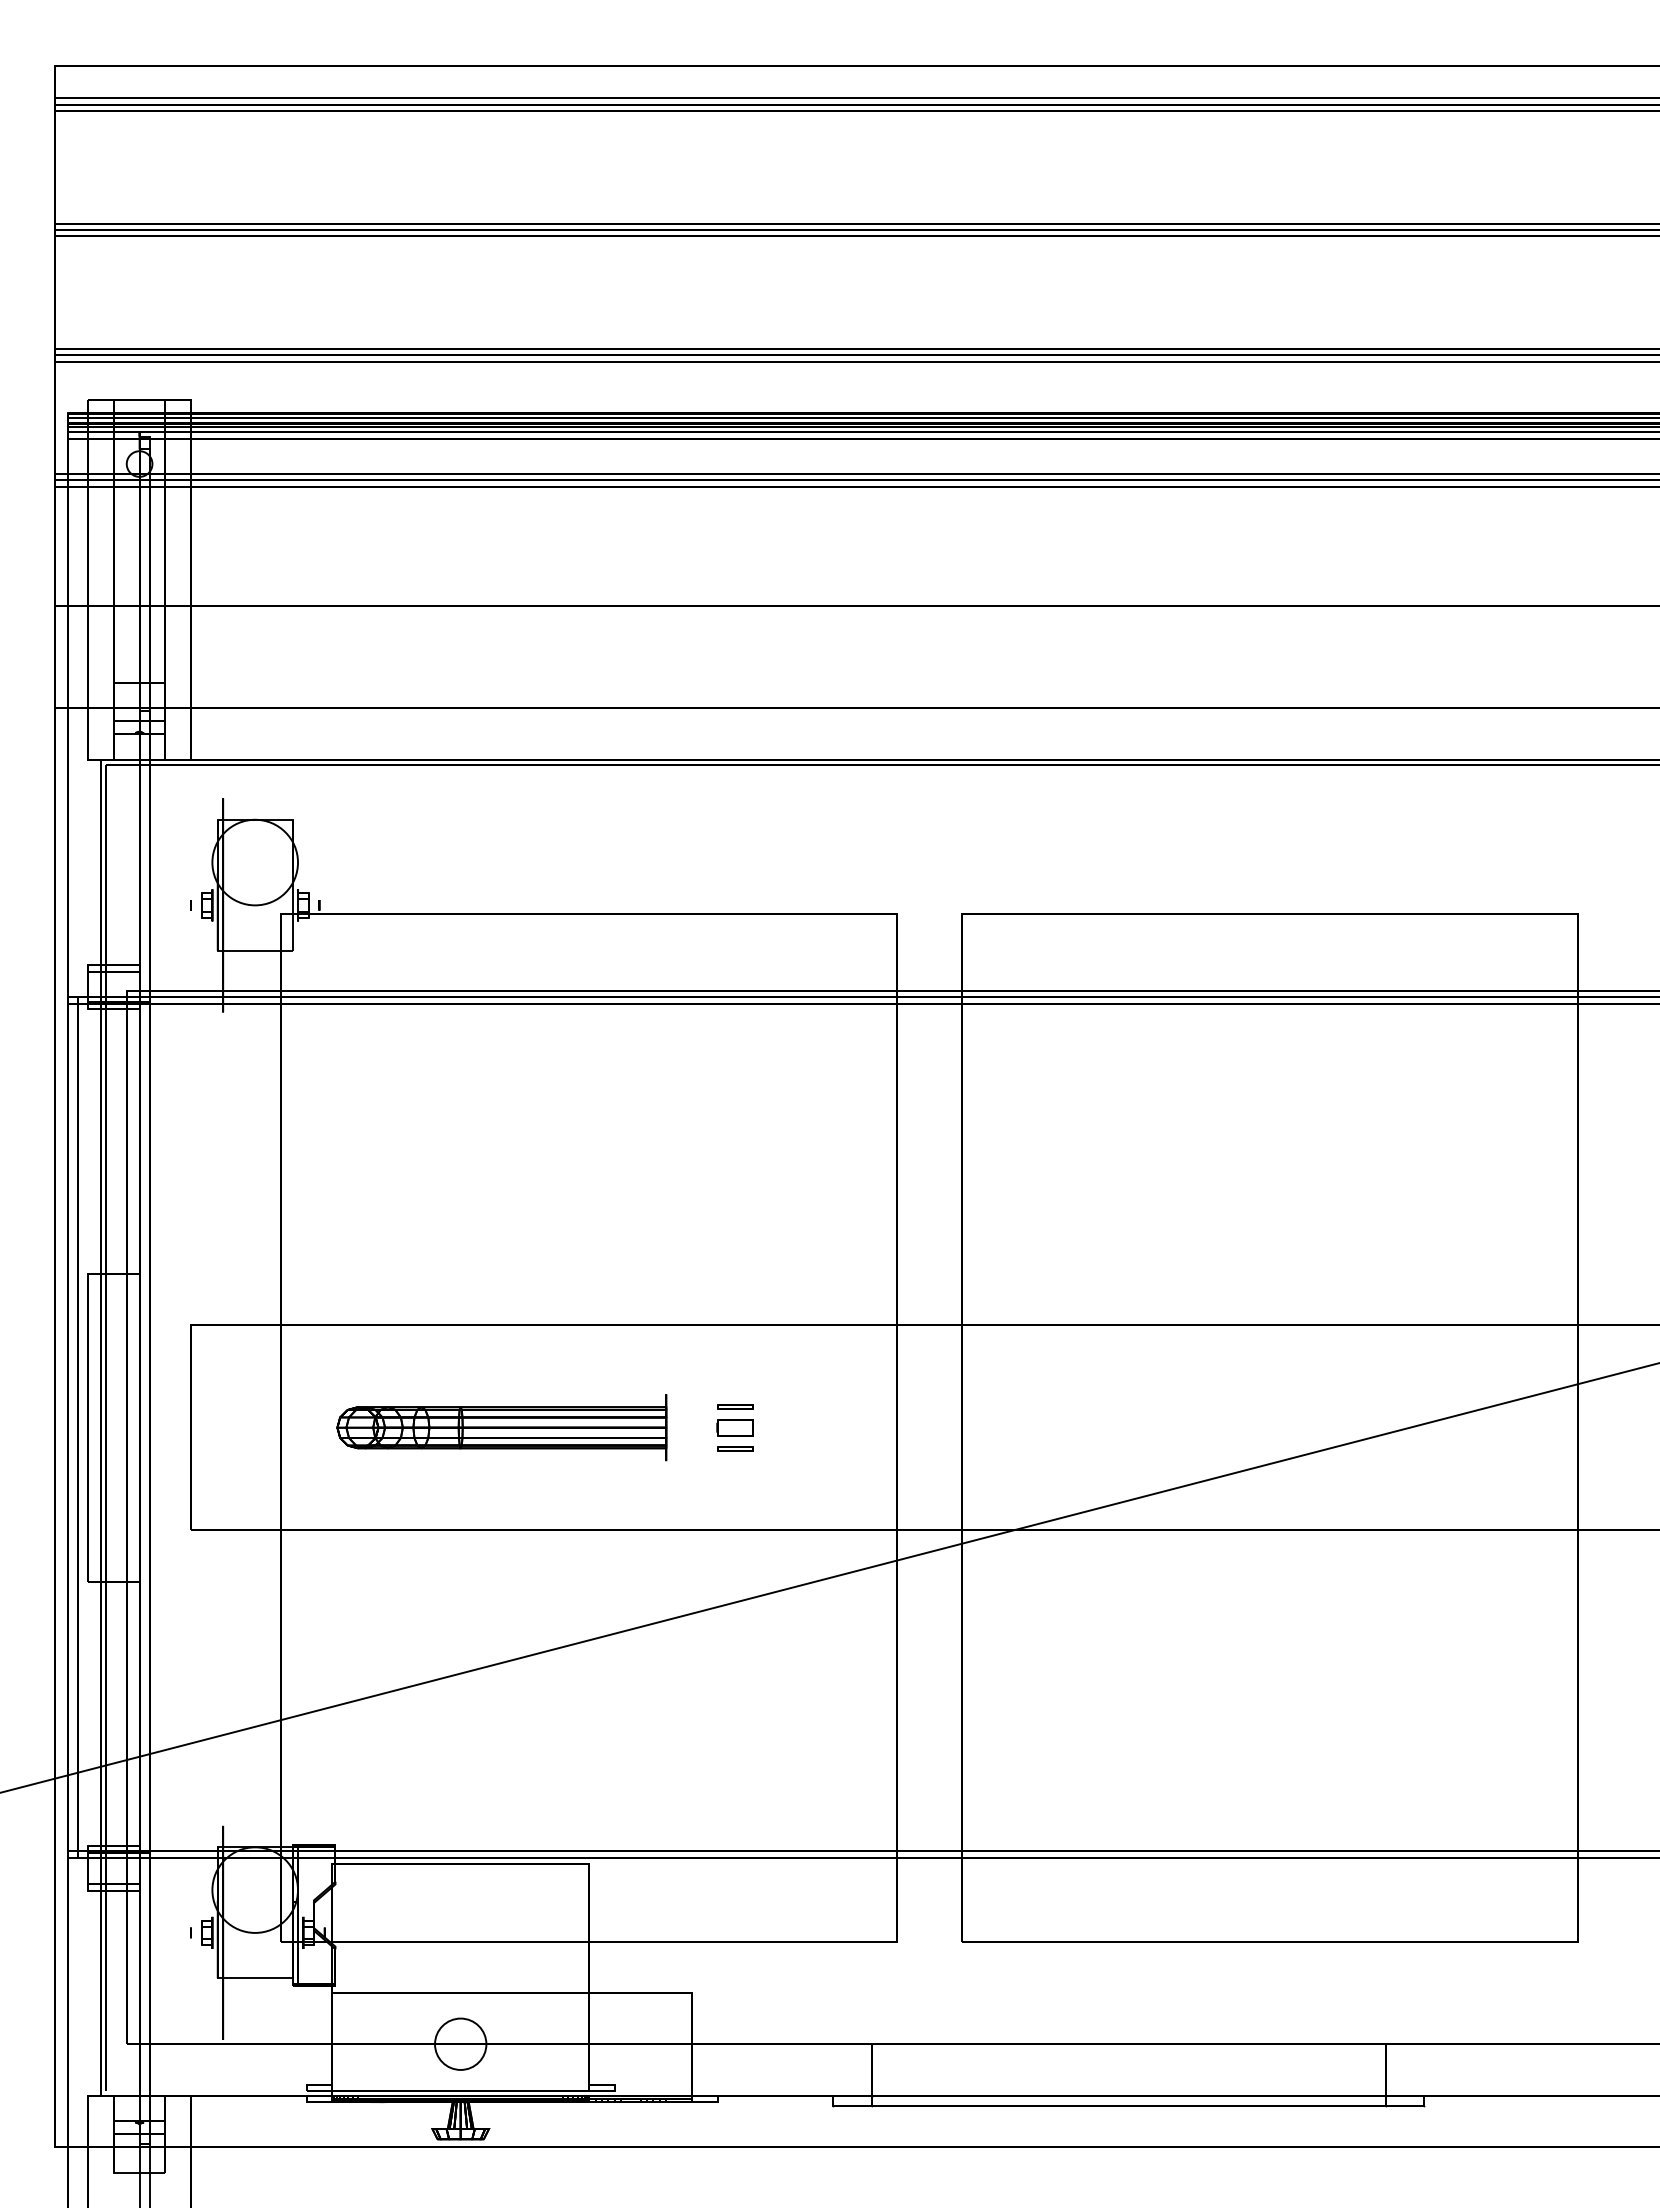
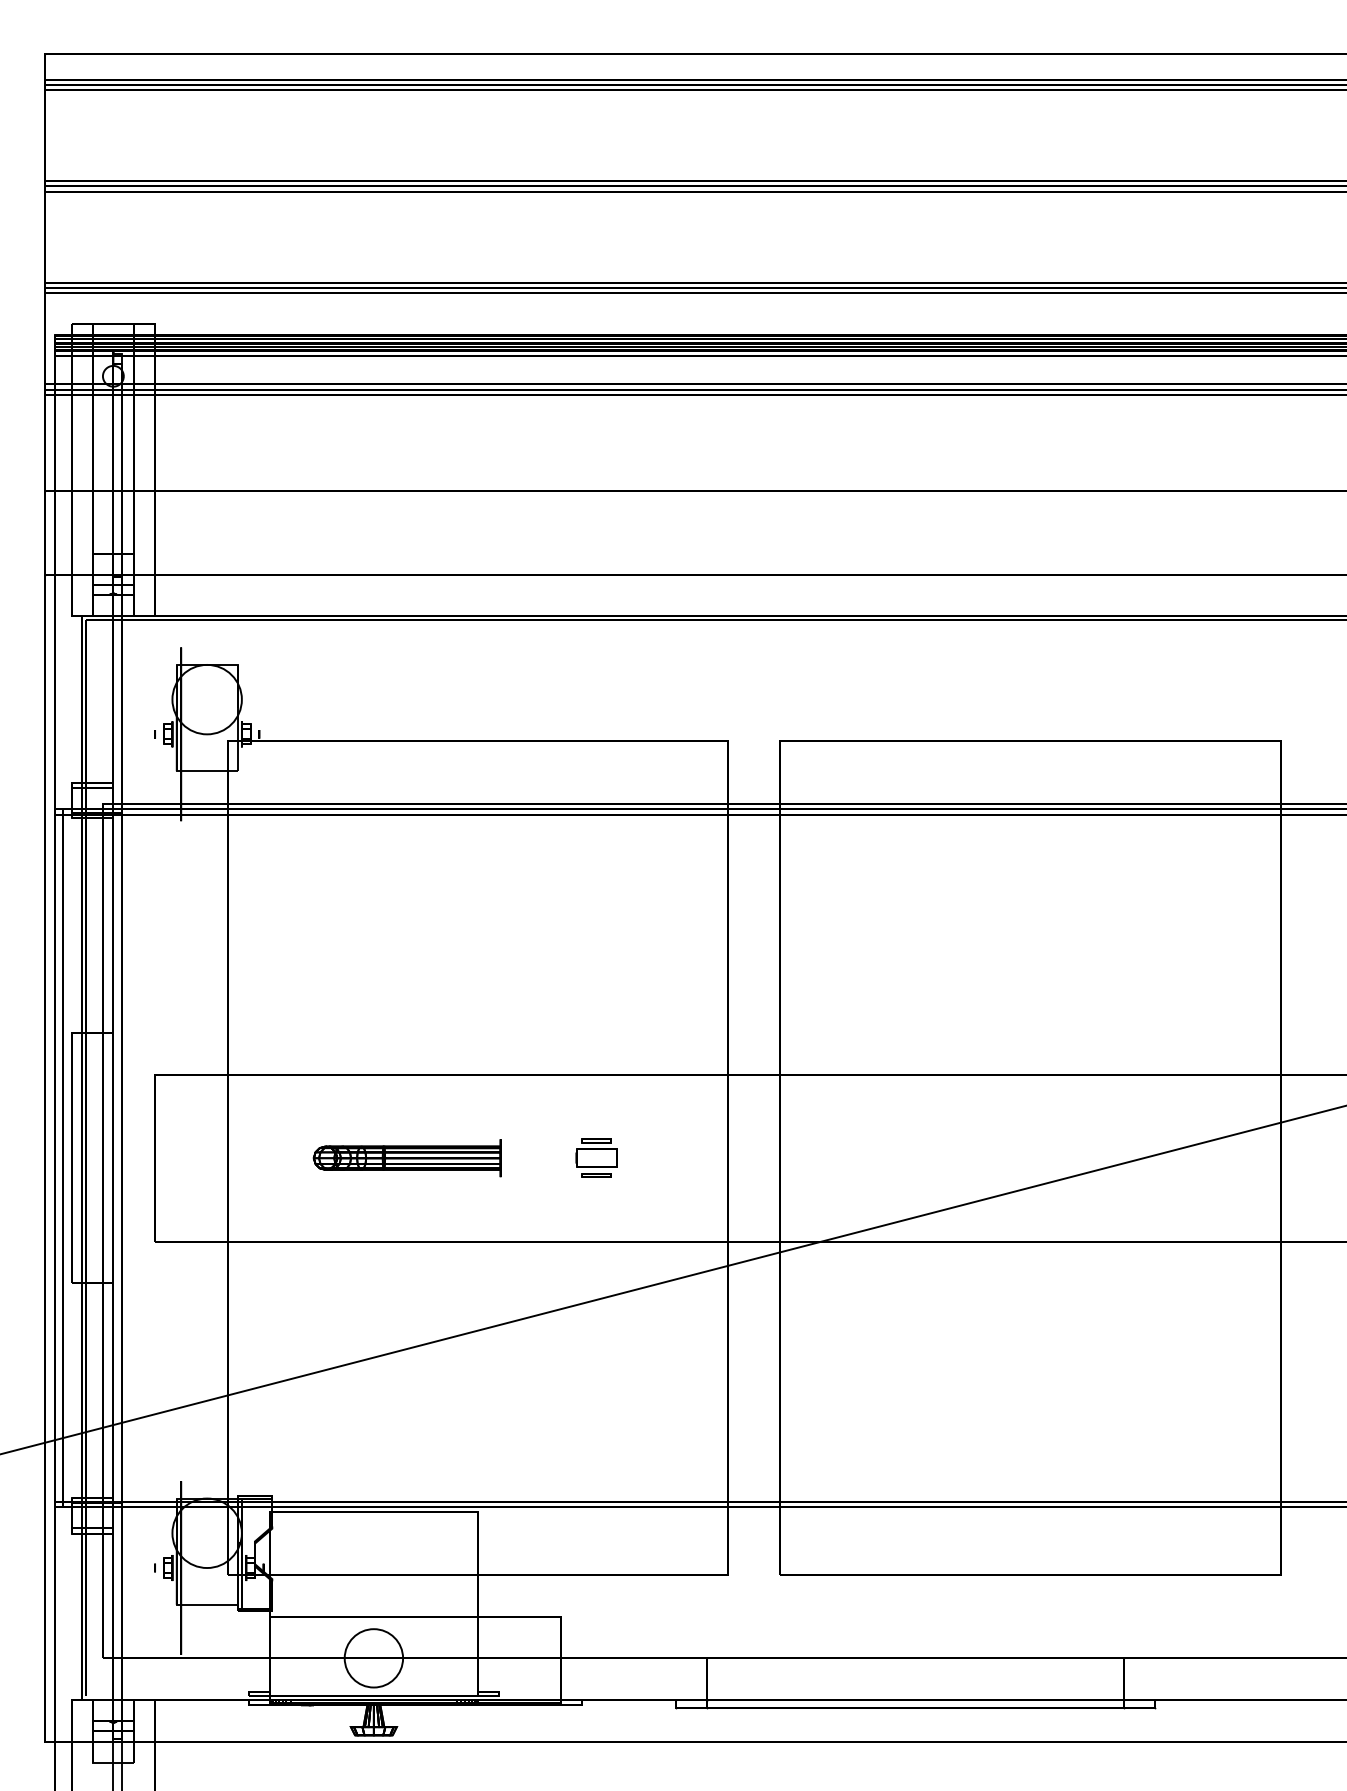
part: (501, 1427) -> (406, 1157), size x0.7
part: (734, 1427) -> (596, 1157), size x1.4
circle: (460, 2043) -> (373, 1657), size x1.4

